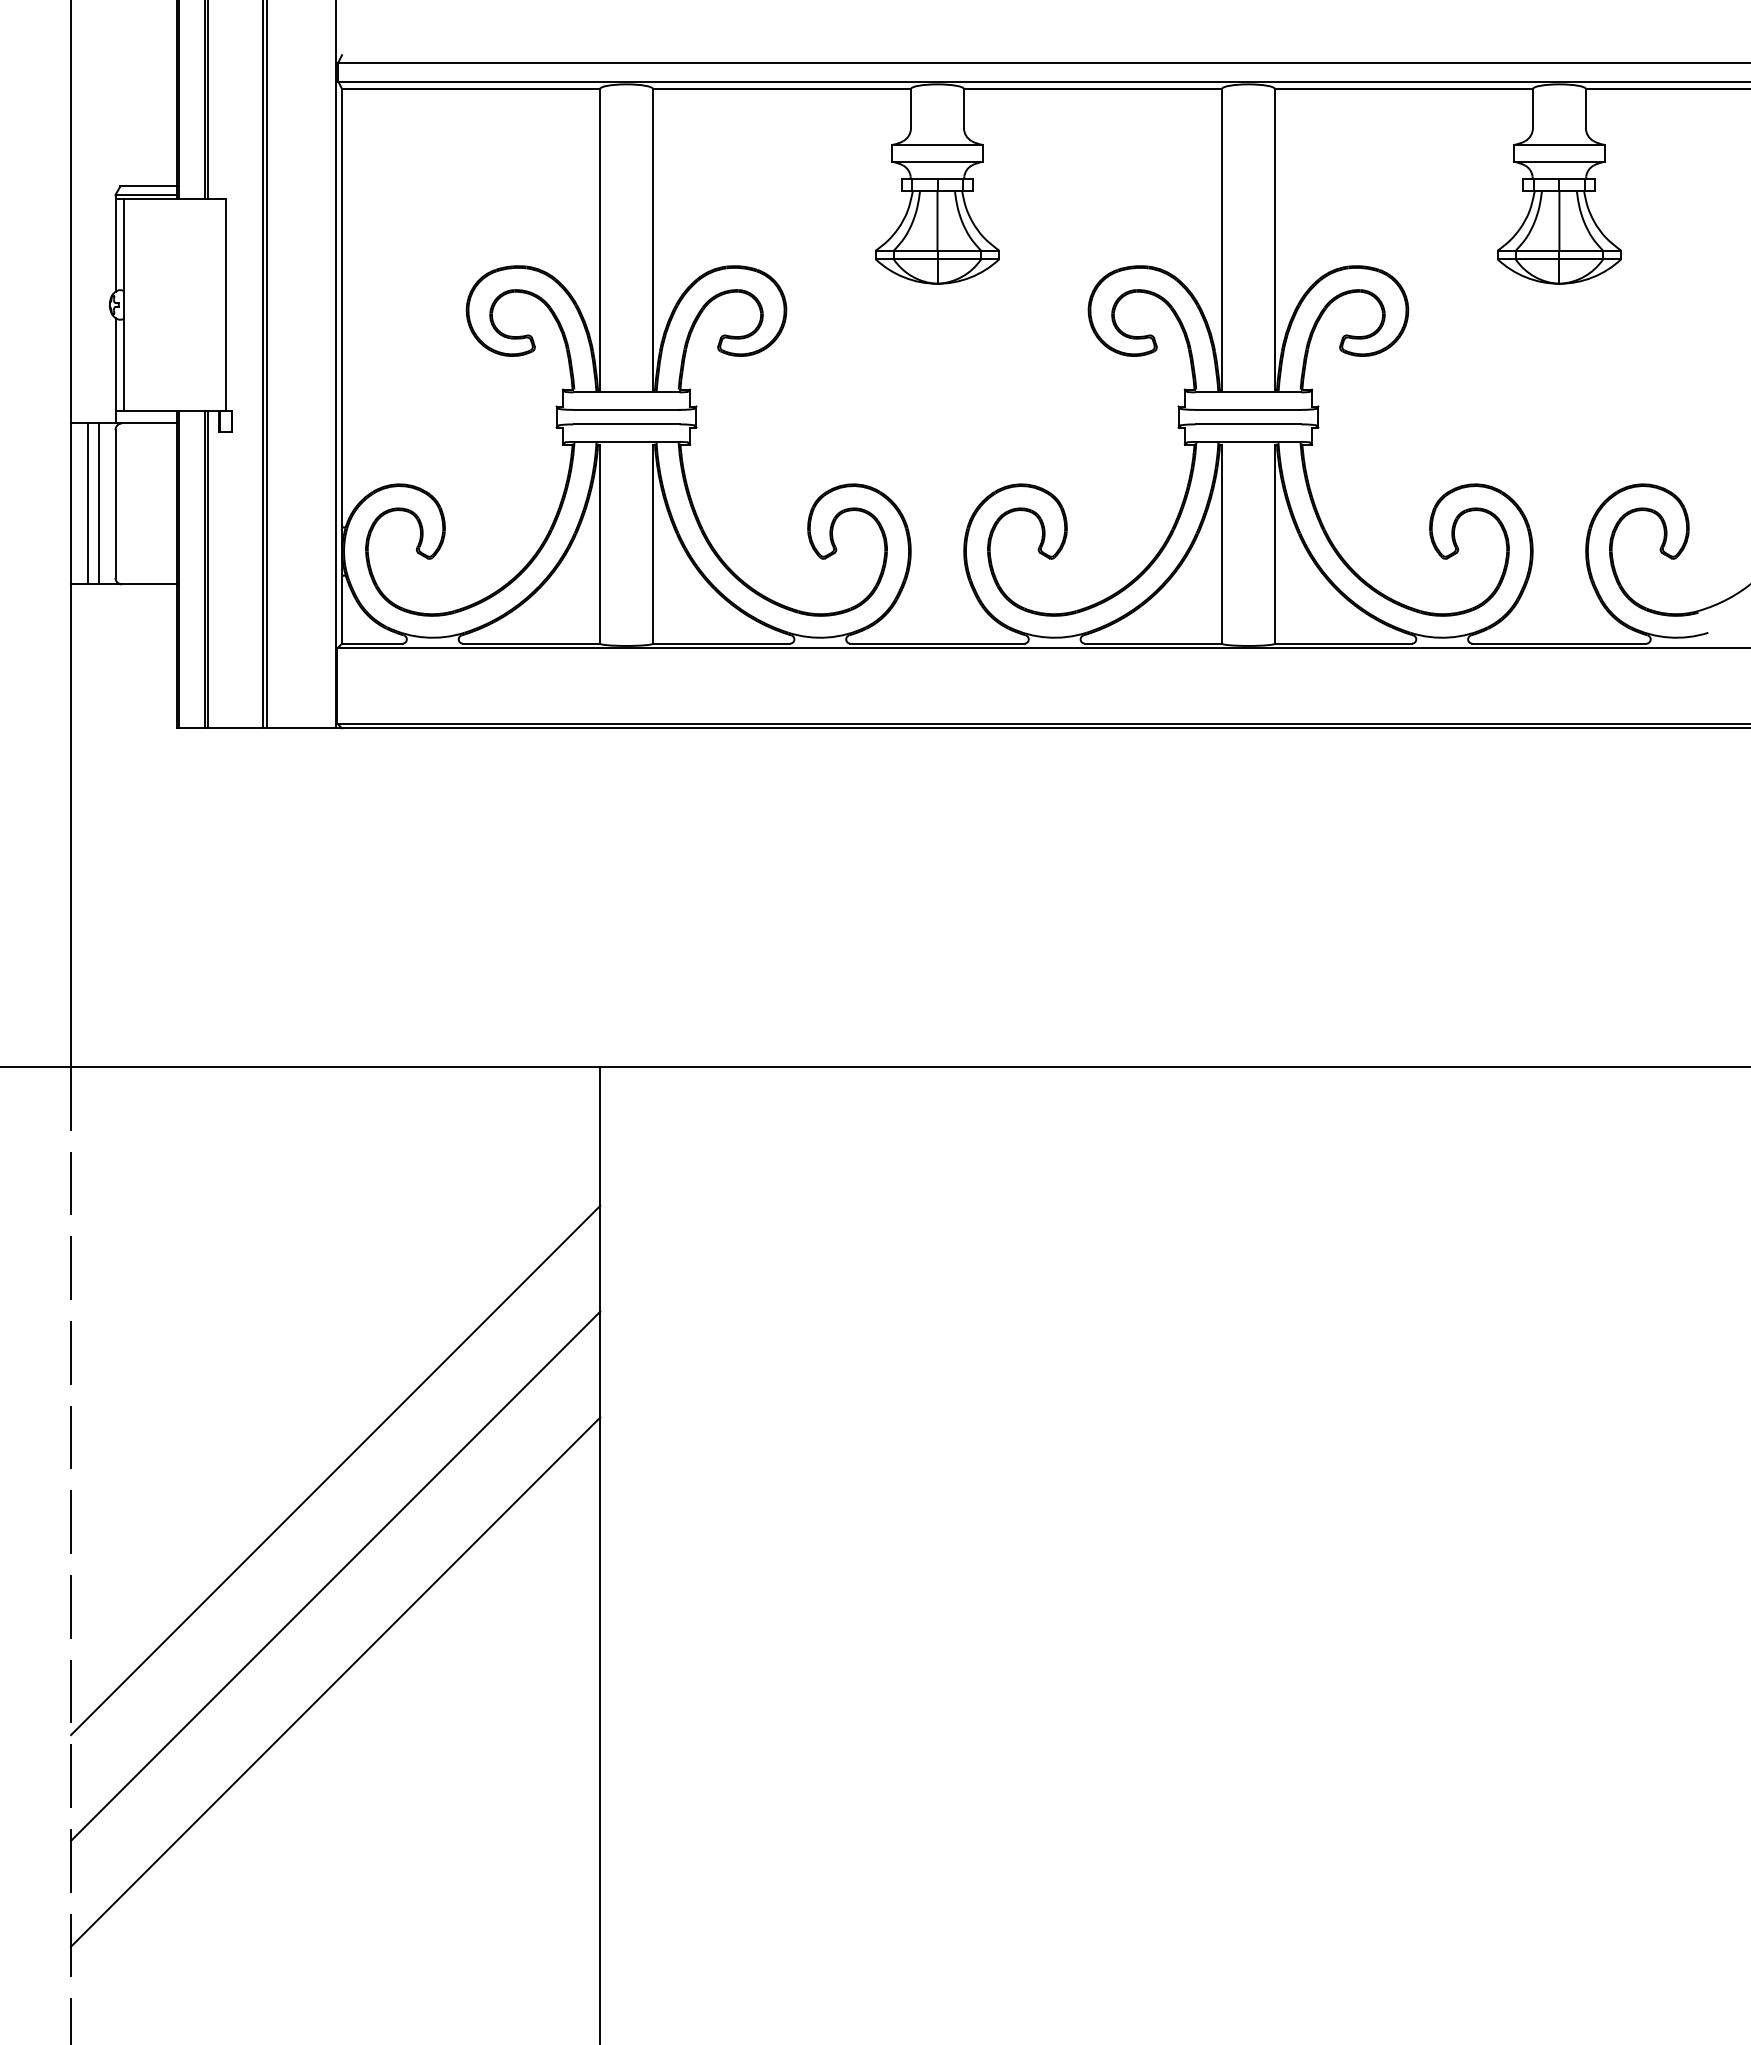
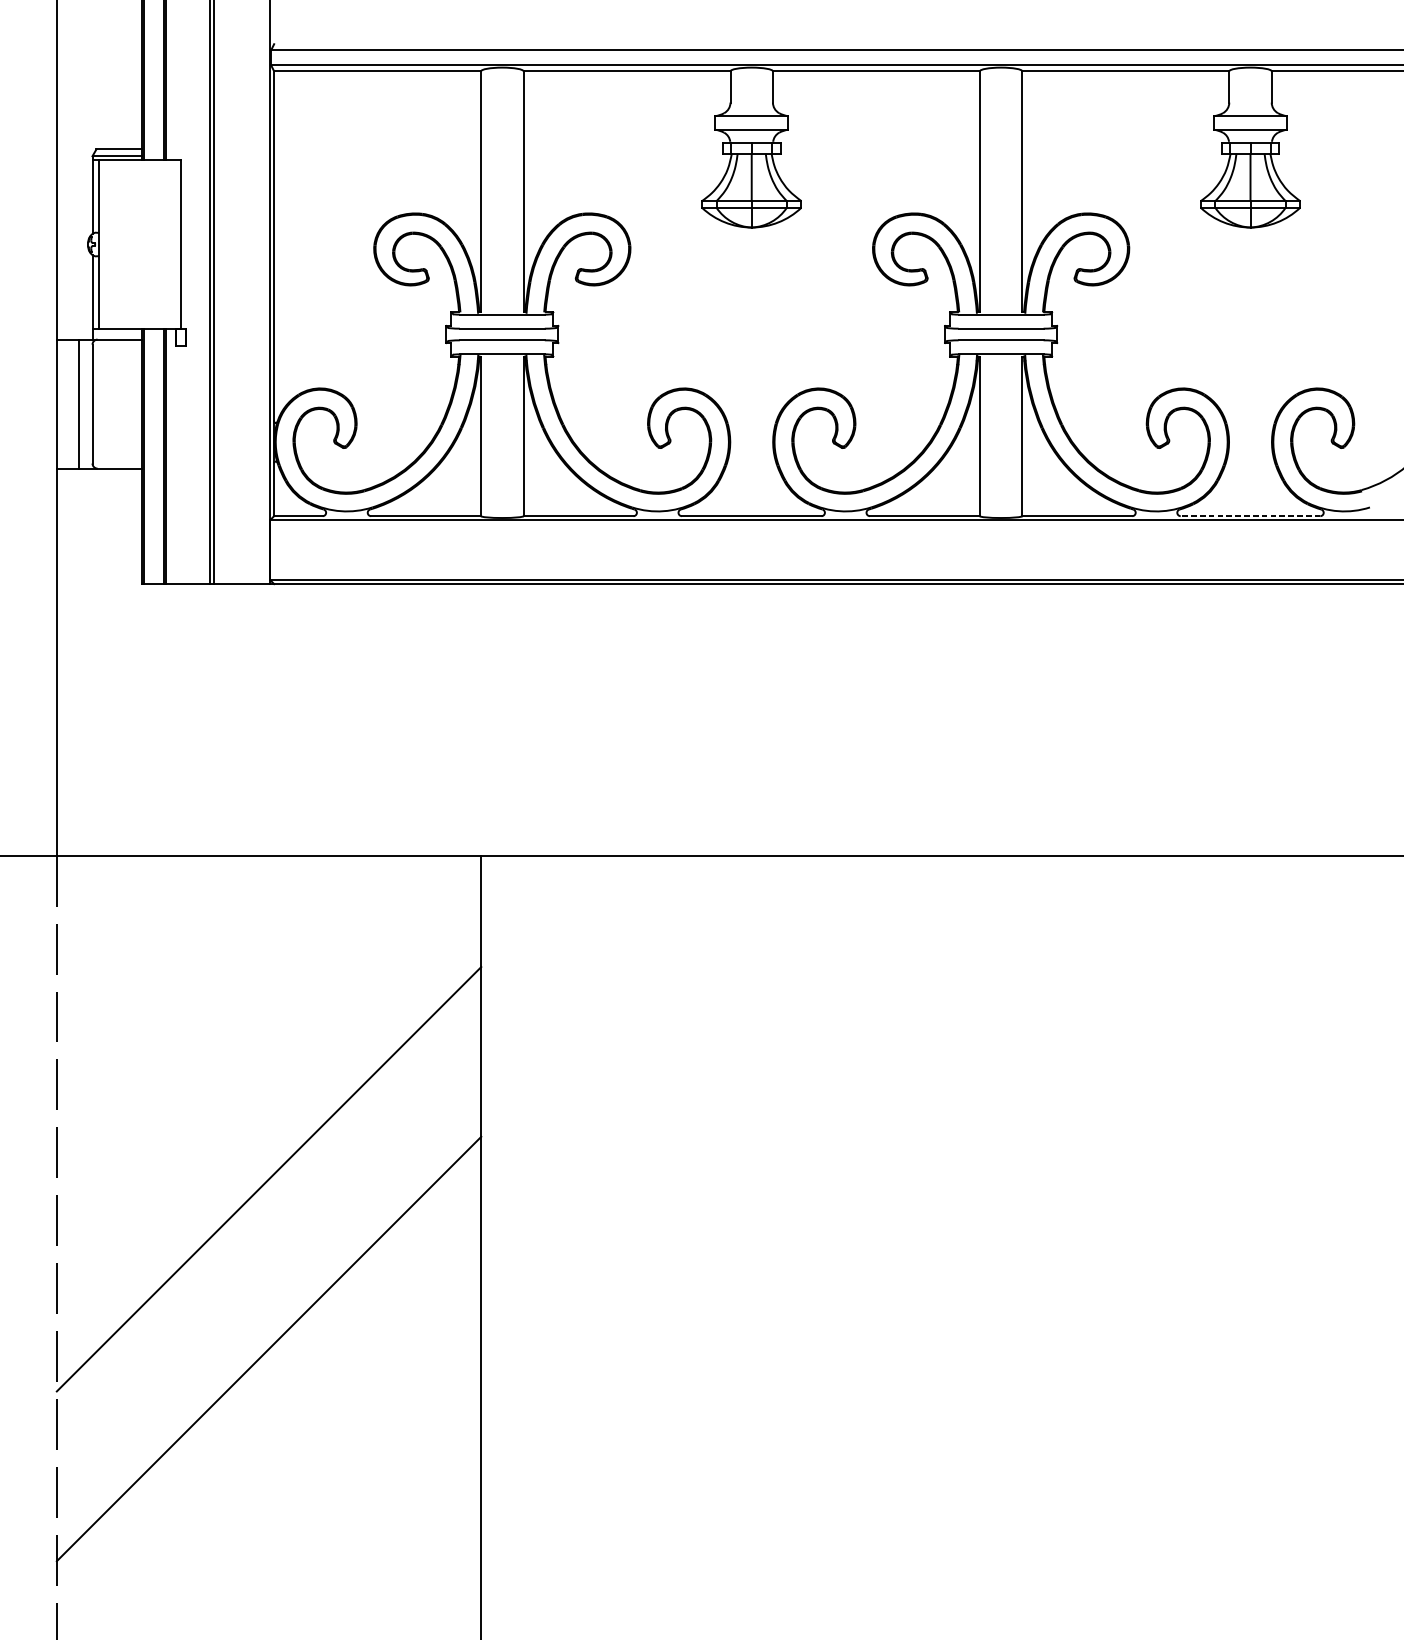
line: (88, 503) -> (70, 403), removed
line: (1558, 643) -> (1249, 516), solid -> dashed
line: (335, 1575) -> (268, 1263), removed

